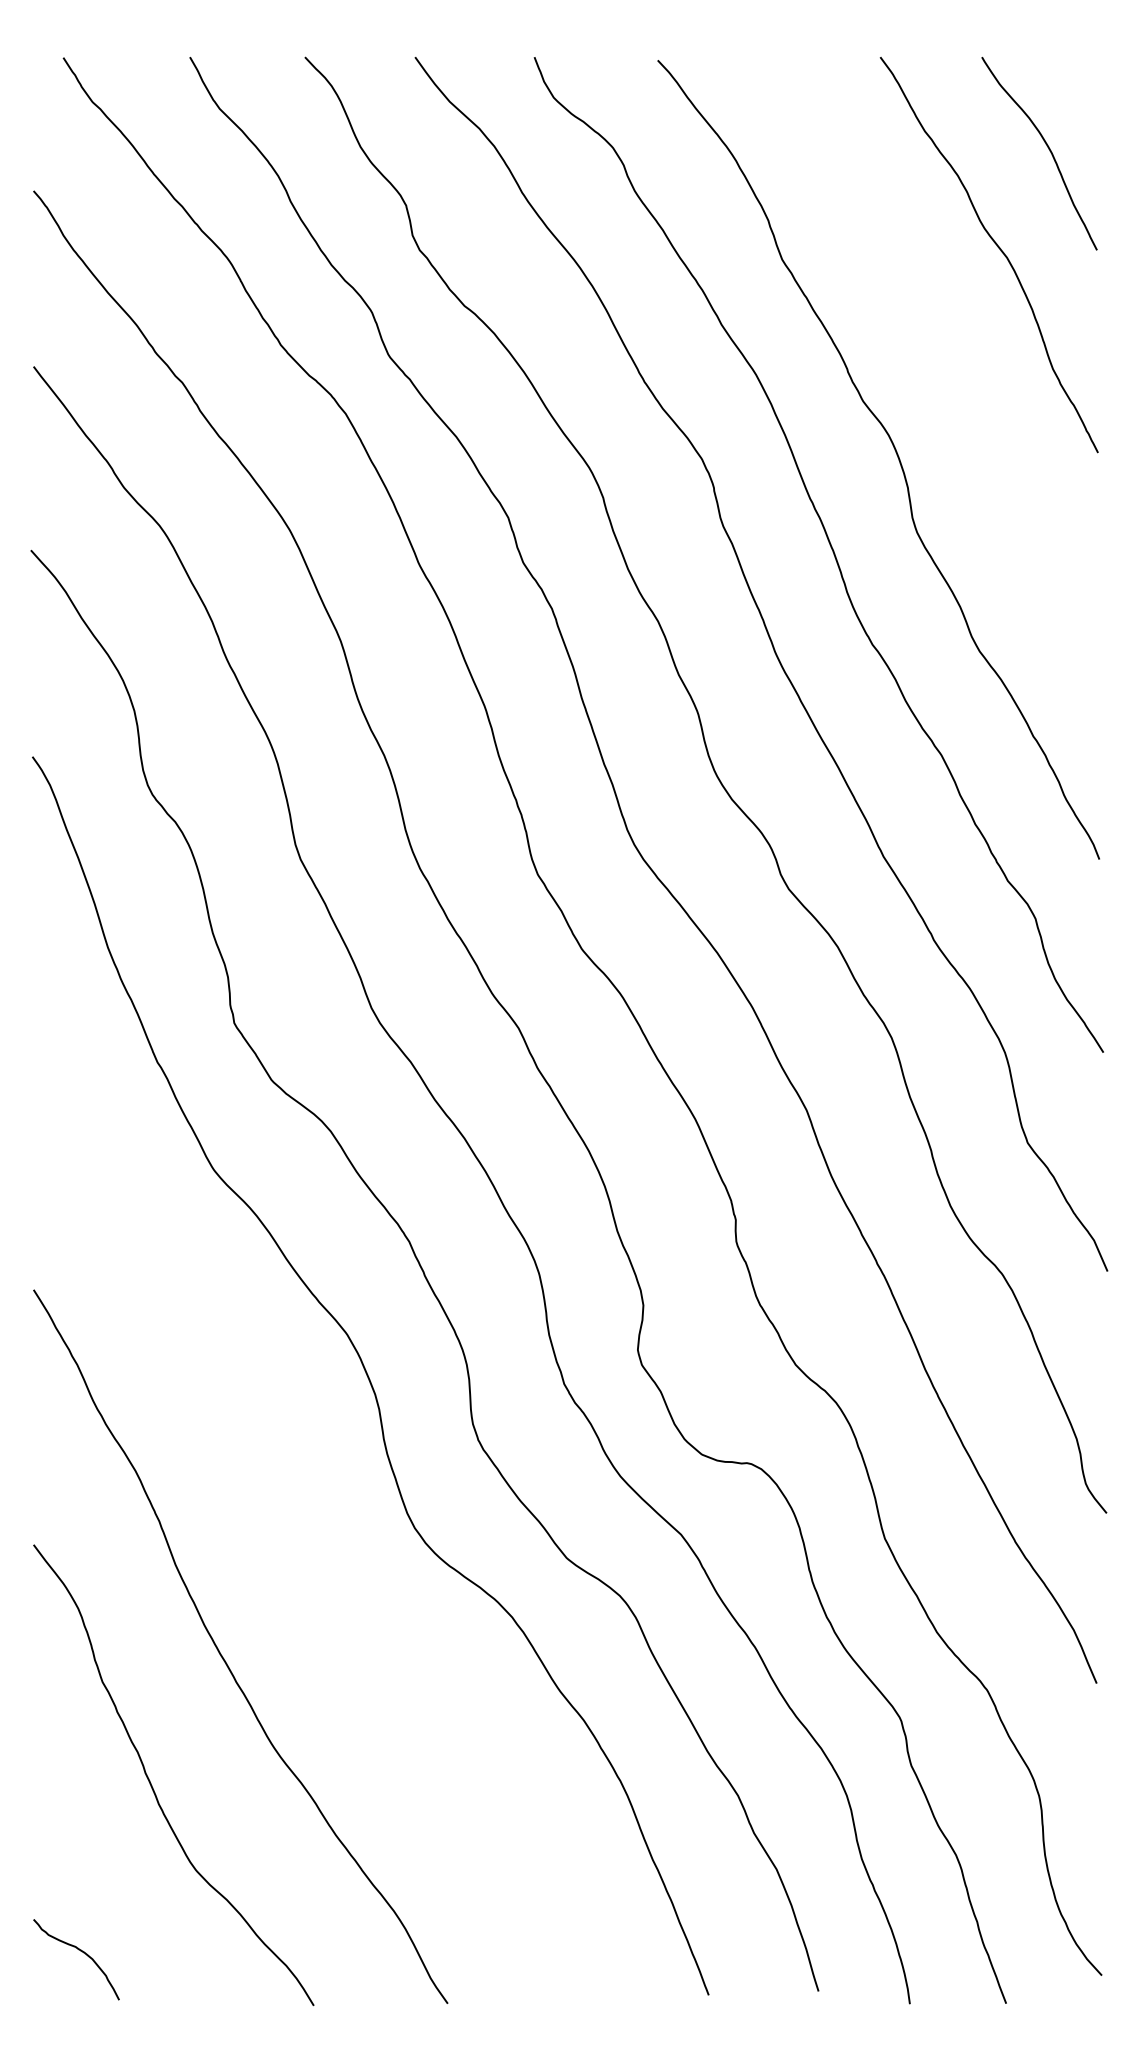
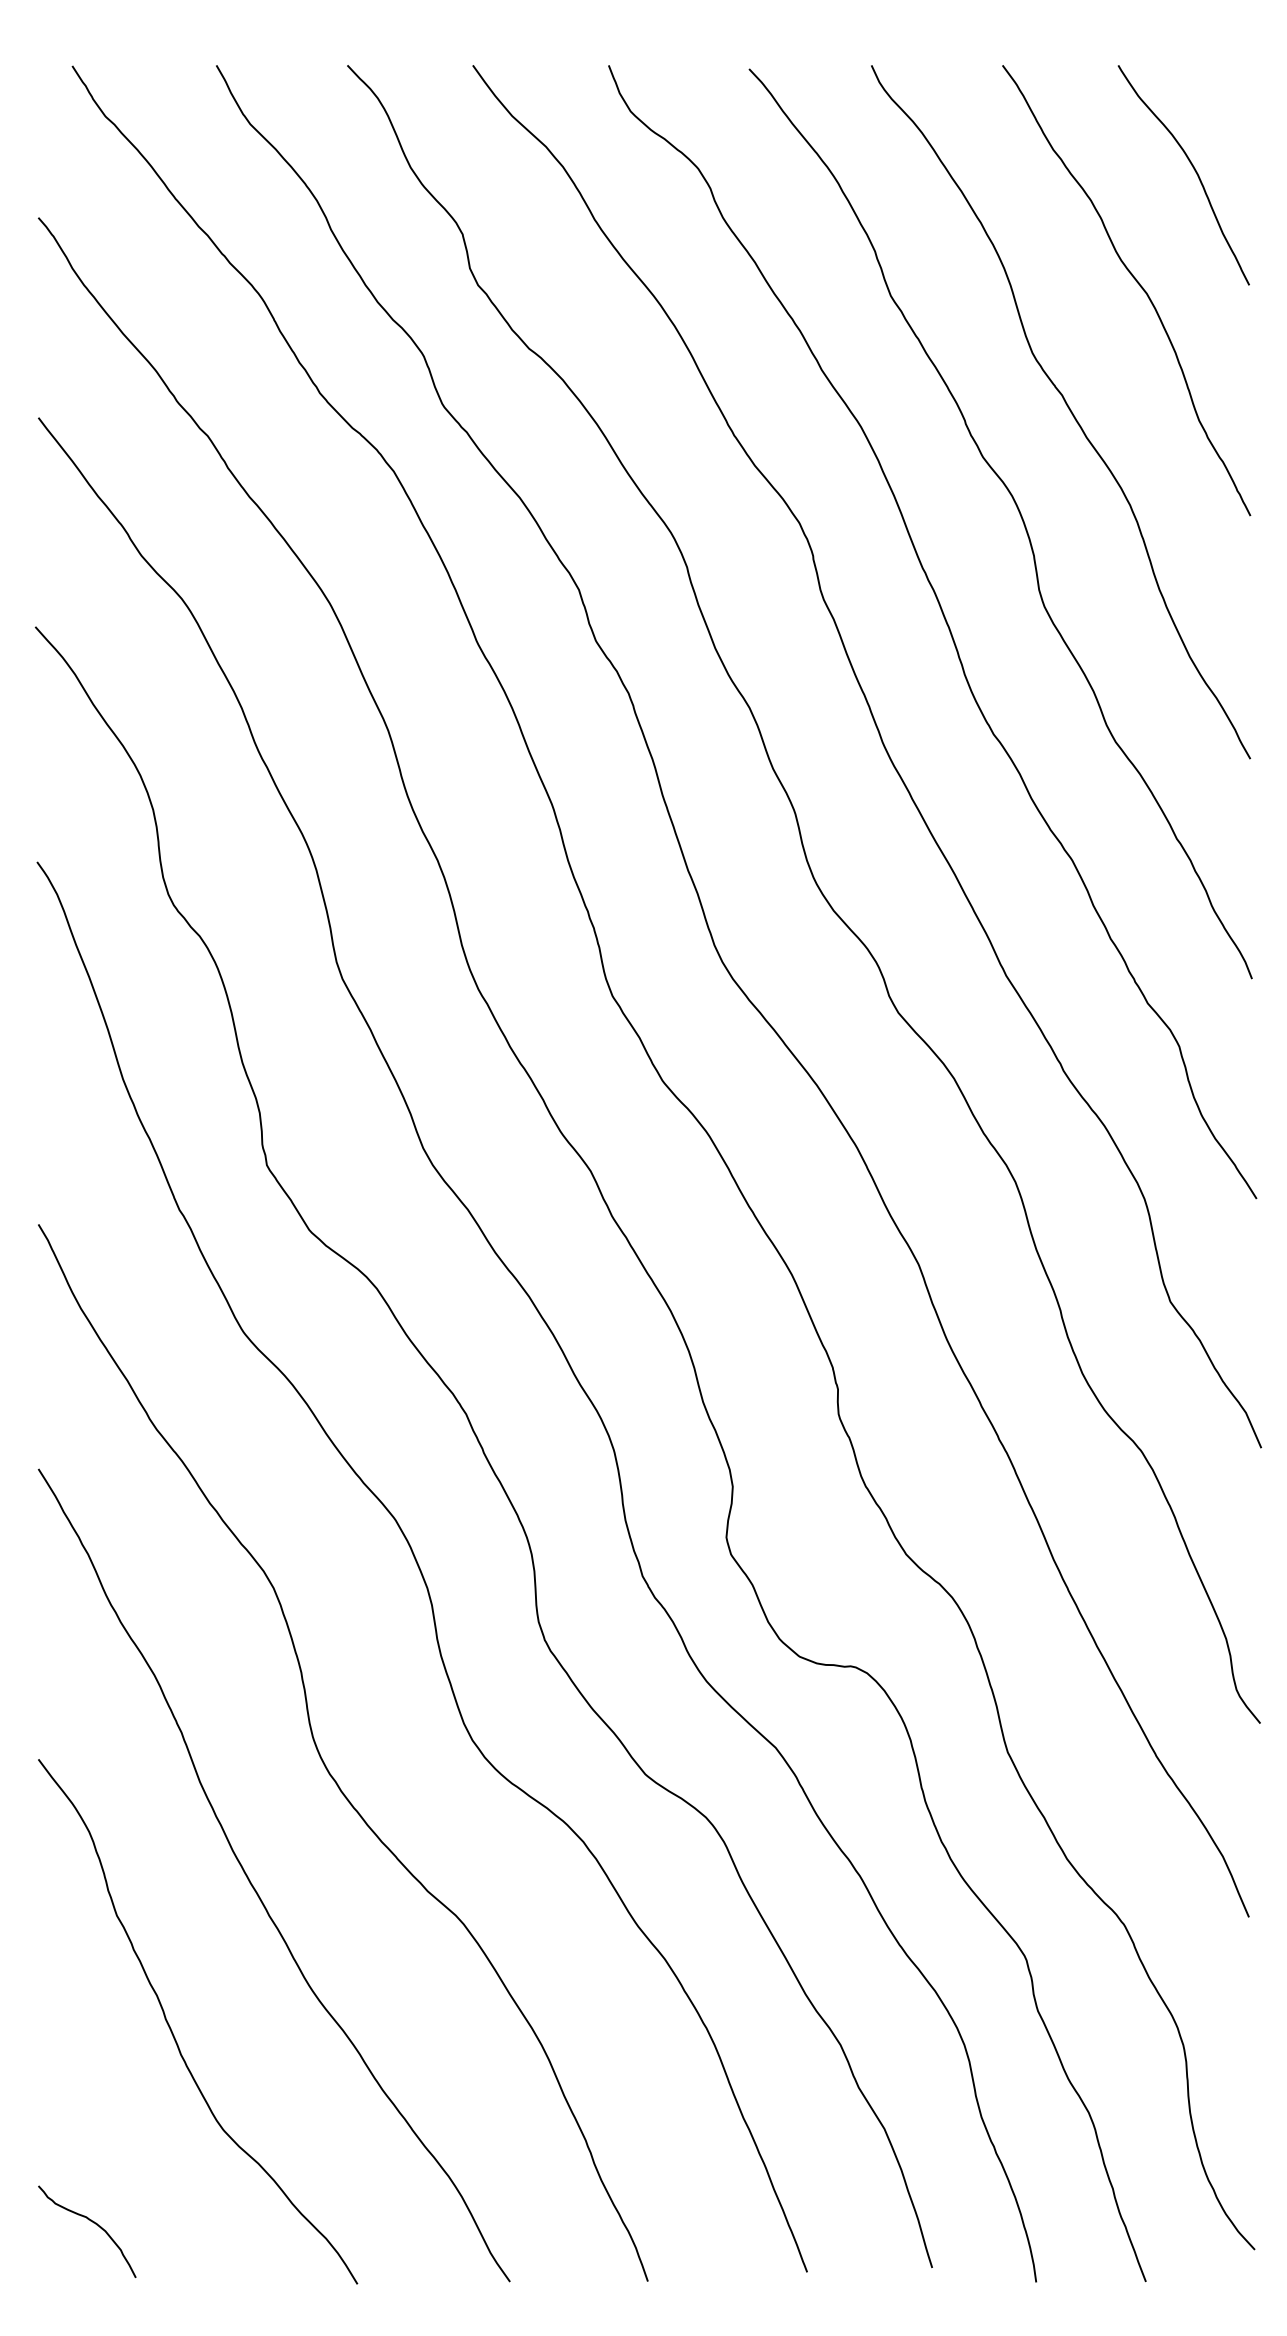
curve: (938, 359) -> (1068, 409), added
curve: (286, 1550) -> (326, 1765), added

